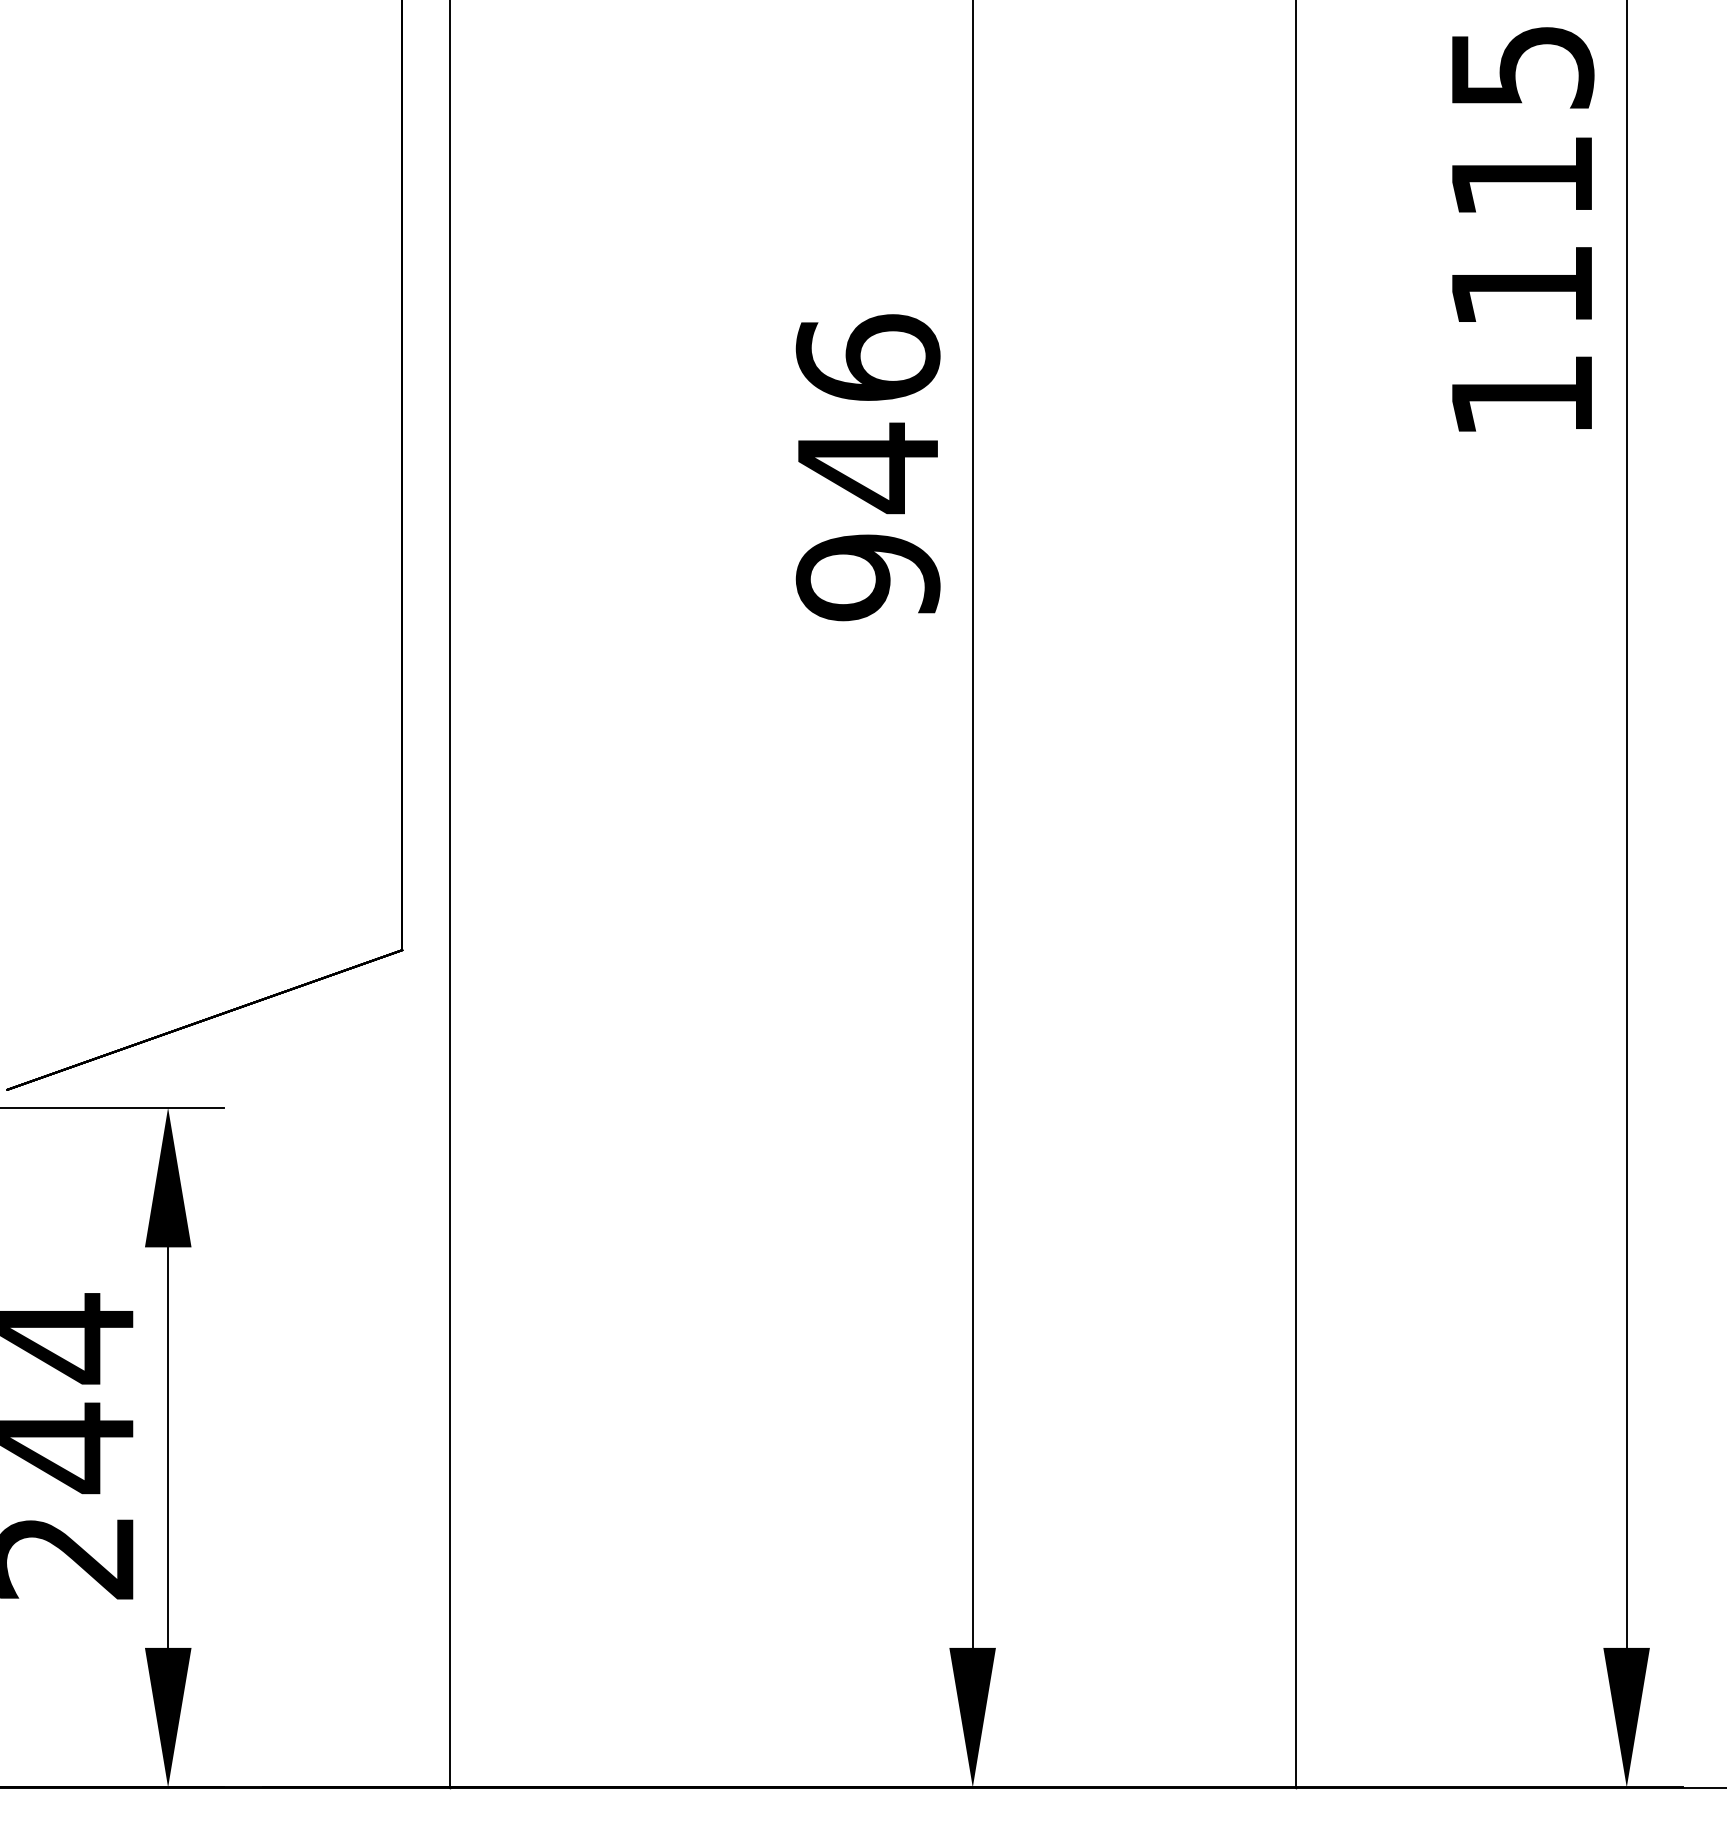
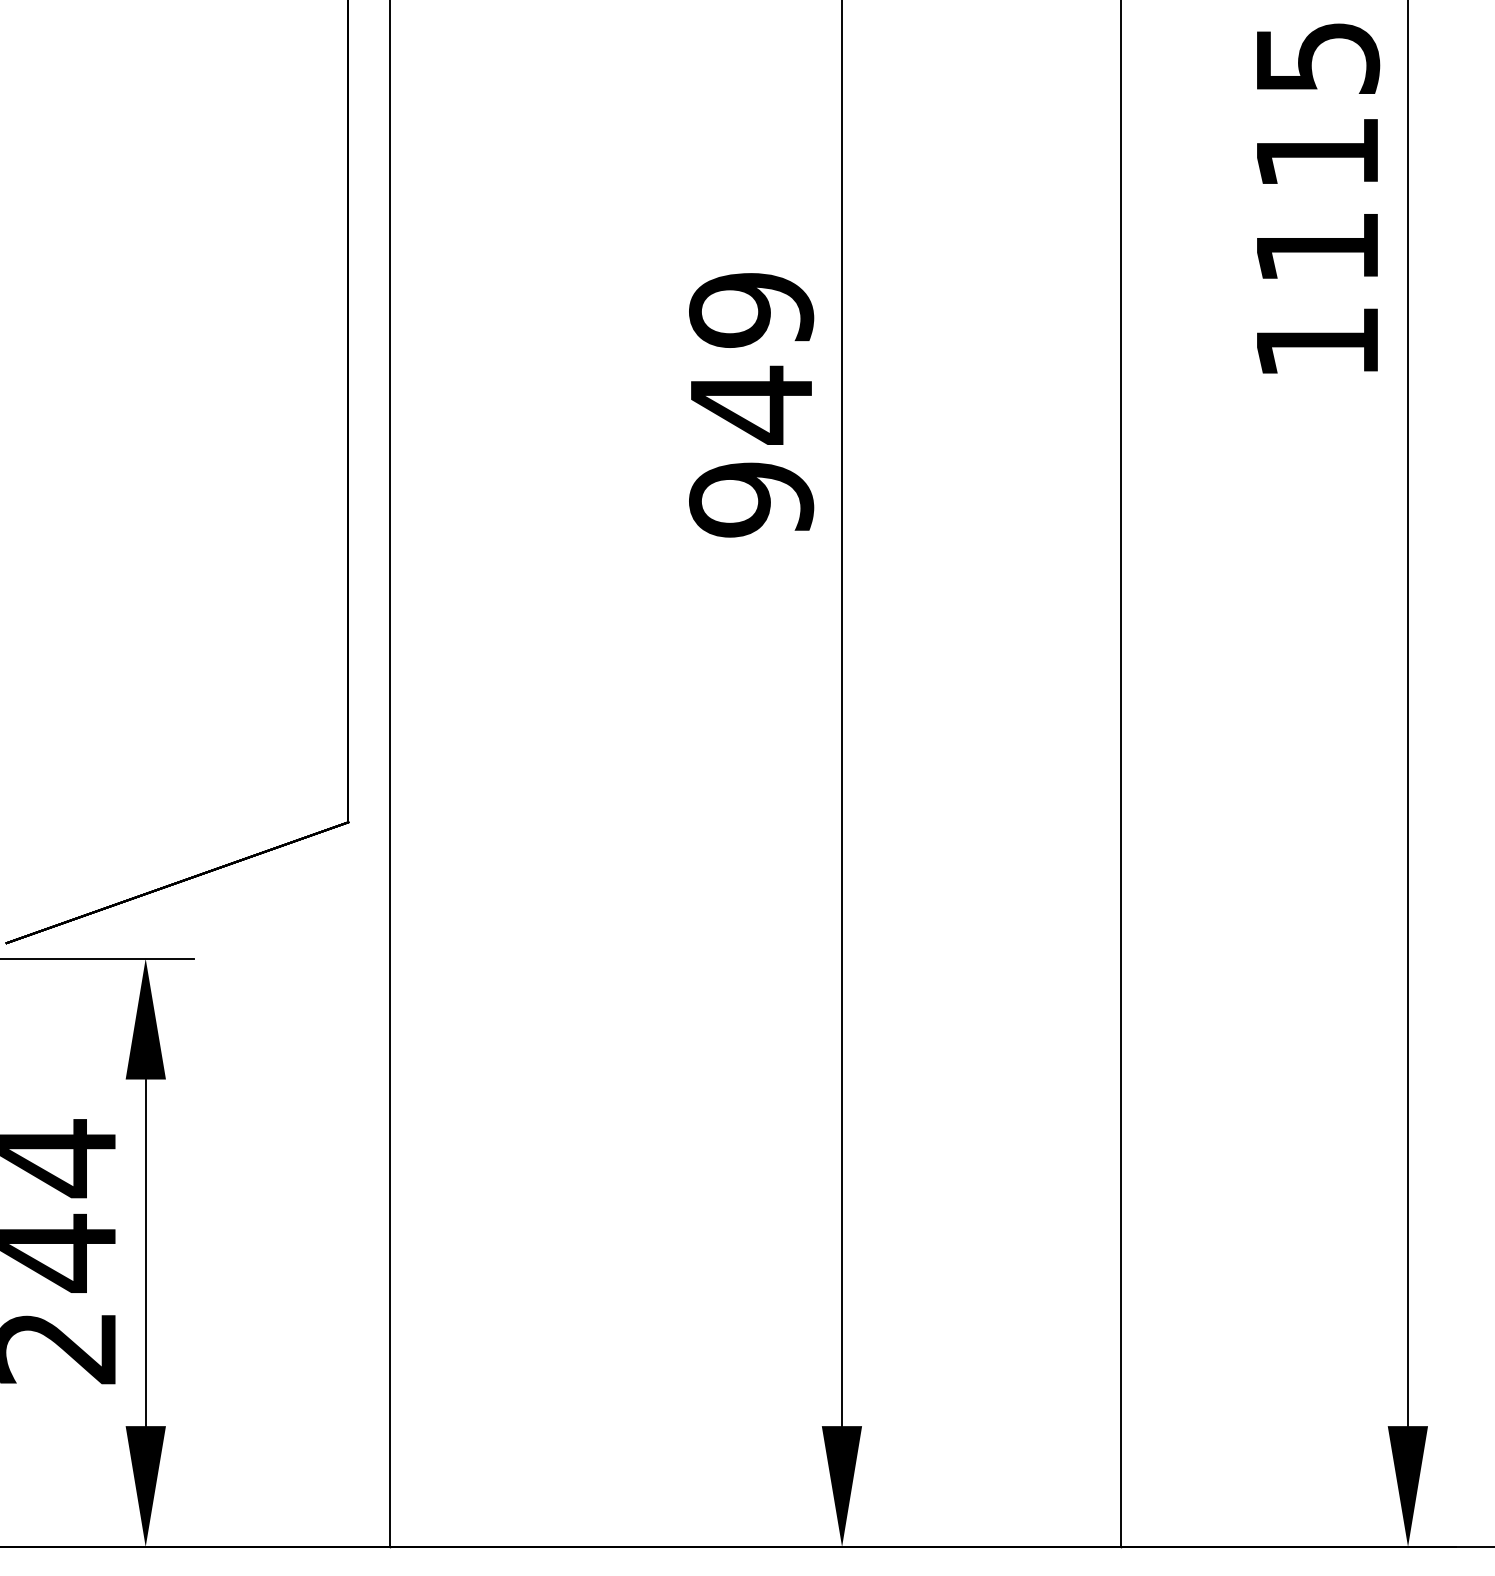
text: (867, 358) -> (750, 310), 946 -> 949

